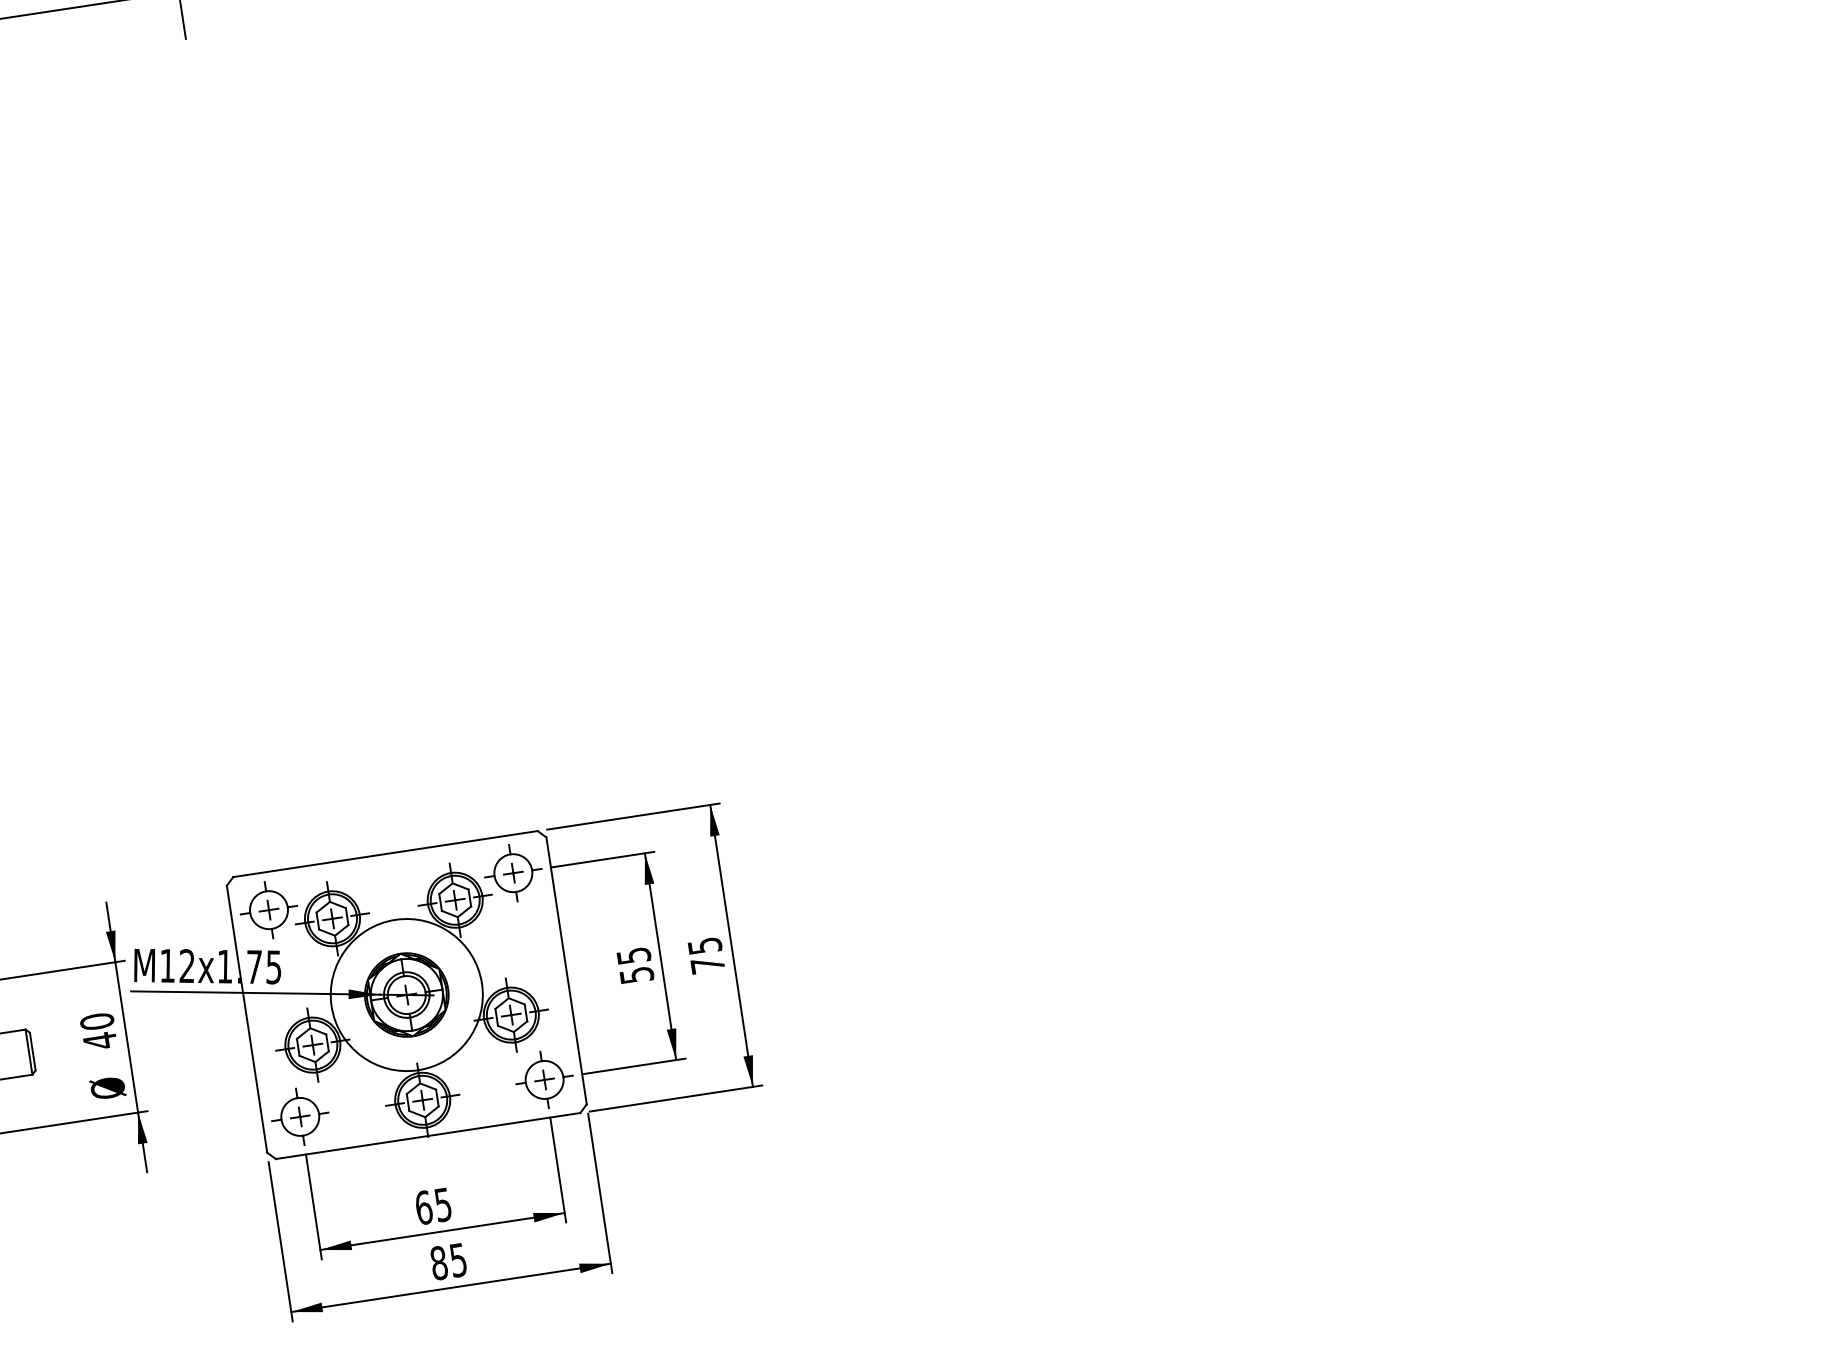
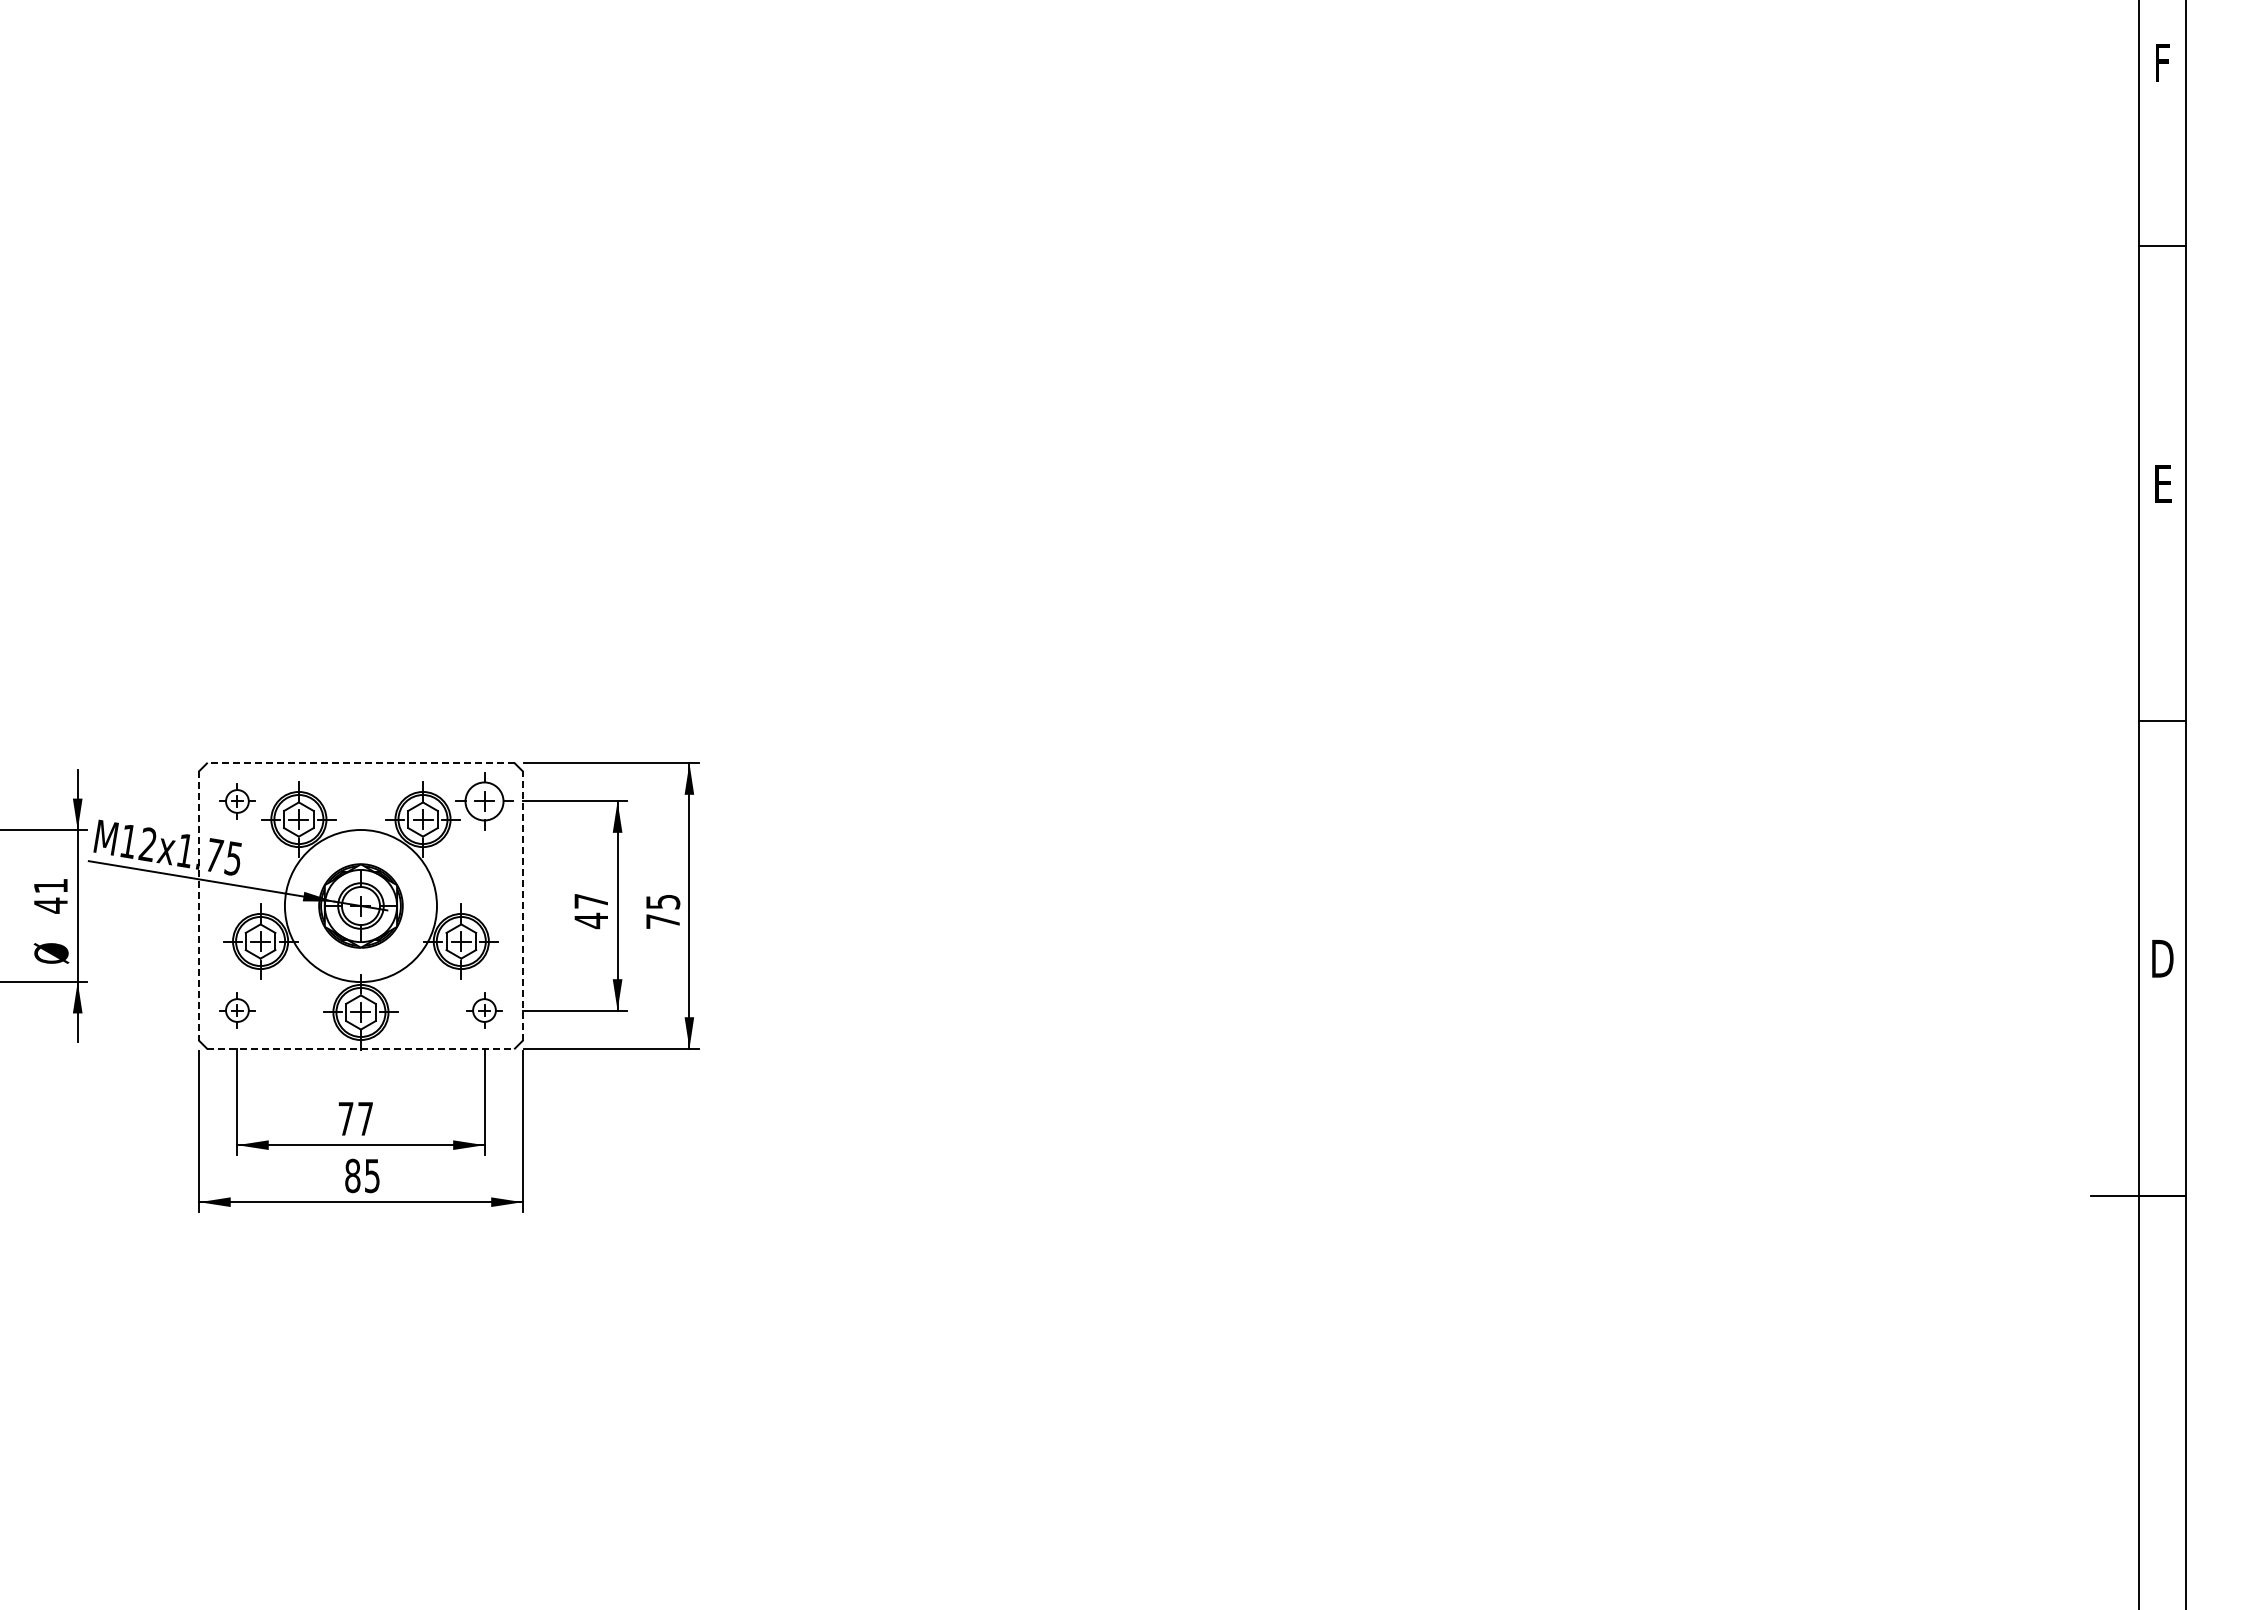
line: (385, 854) -> (360, 763), solid -> dashed
part: (269, 910) -> (237, 801), size x0.6
text: (635, 965) -> (591, 911), 55 -> 47
line: (566, 971) -> (522, 906), solid -> dashed
line: (247, 1019) -> (199, 906), solid -> dashed
text: (96, 1021) -> (50, 885), 40 -> 41
part: (544, 1079) -> (484, 1010), size x0.6
part: (300, 1116) -> (237, 1010), size x0.6
line: (427, 1135) -> (360, 1048), solid -> dashed
text: (433, 1205) -> (355, 1118), 65 -> 77

